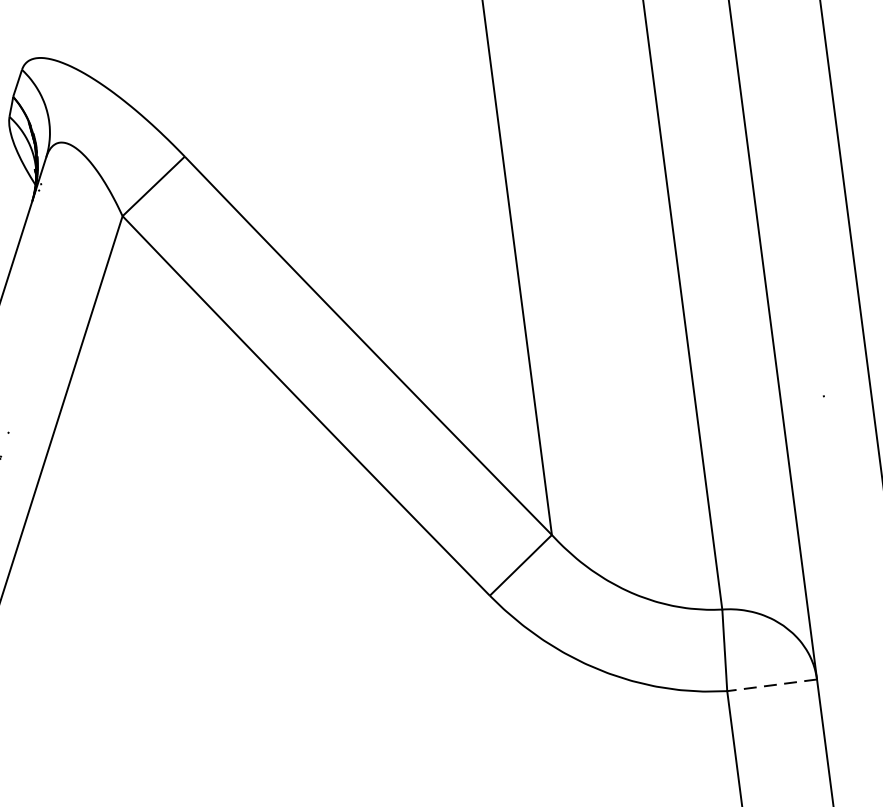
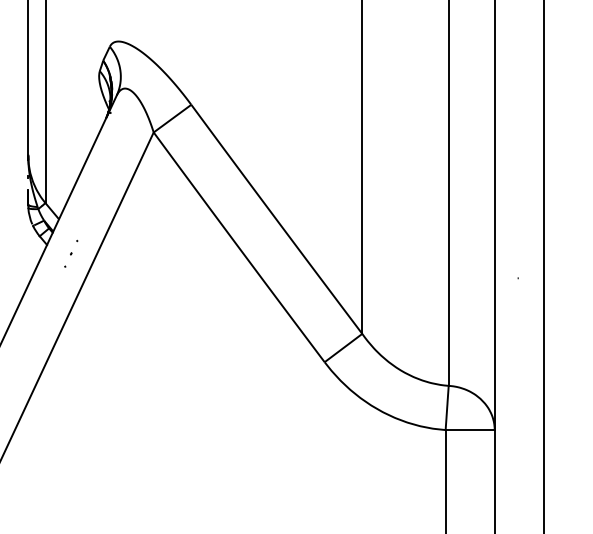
line: (772, 685) -> (470, 430), dashed -> solid

